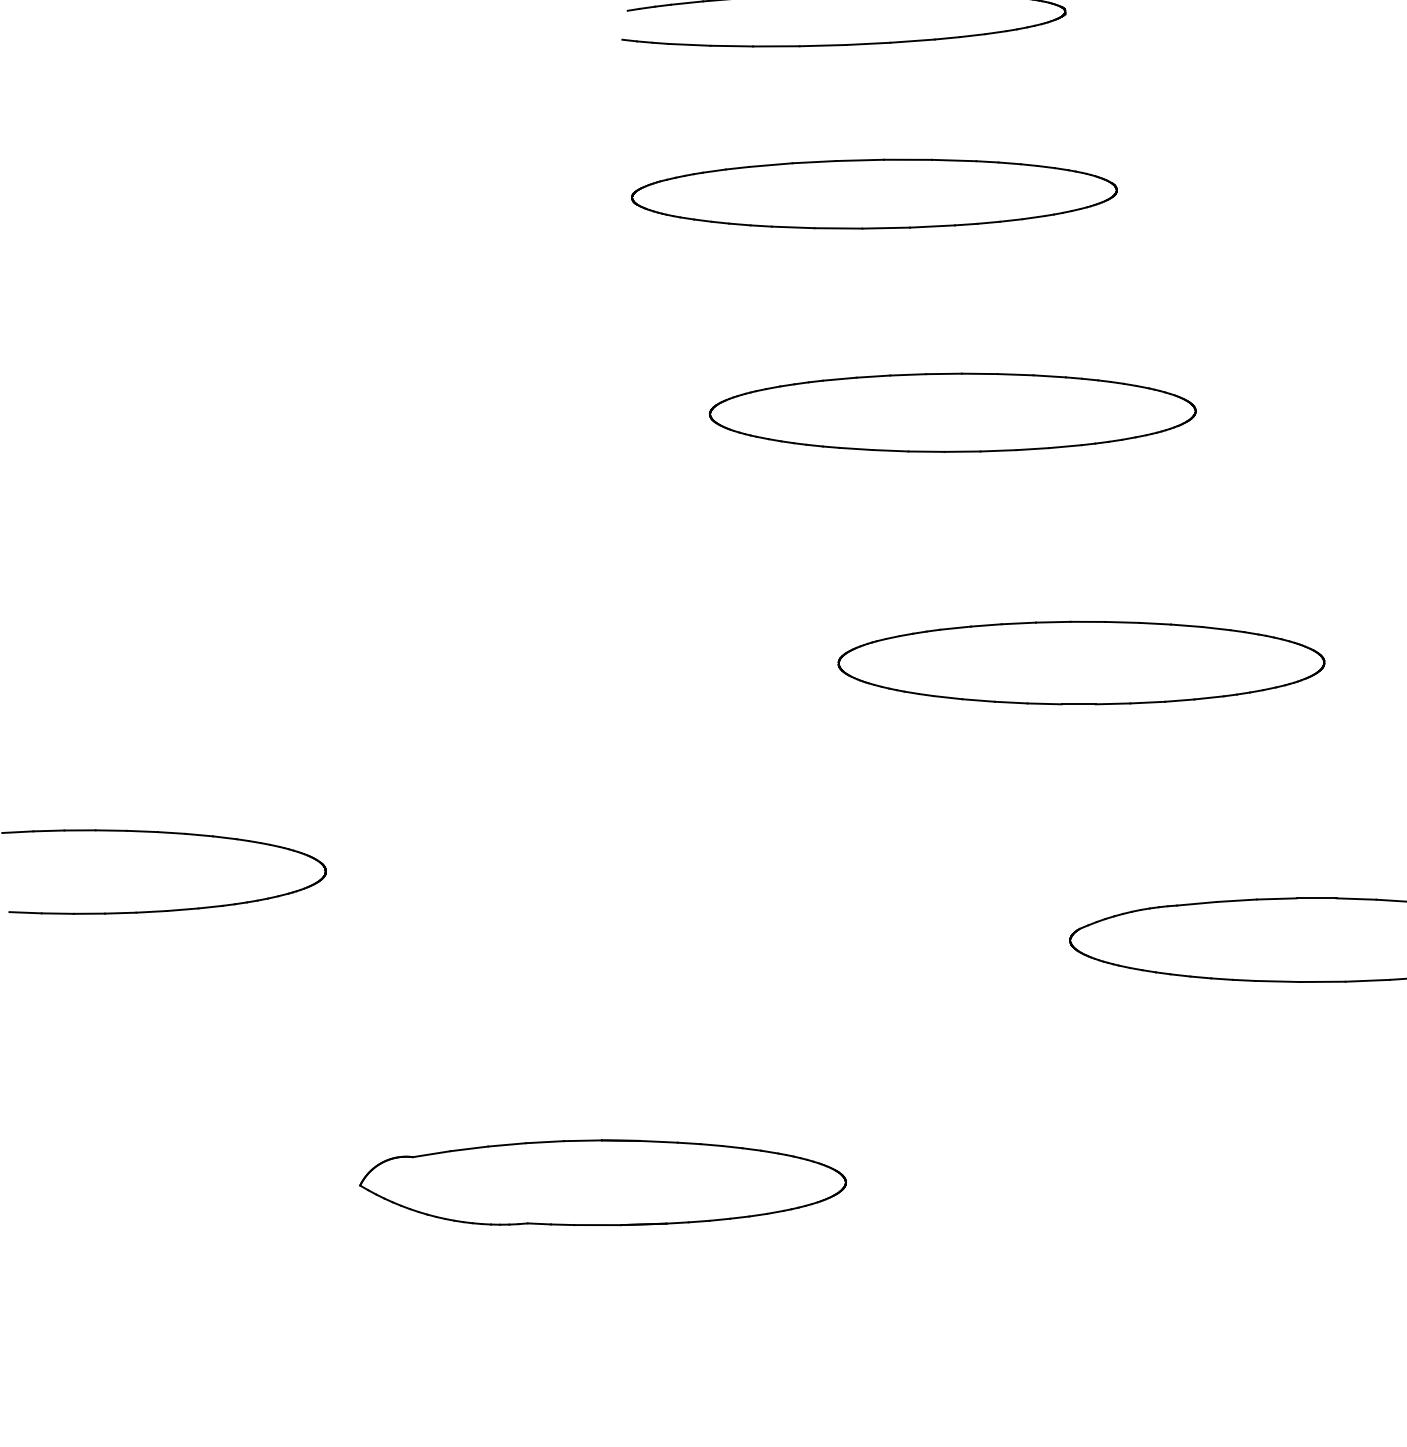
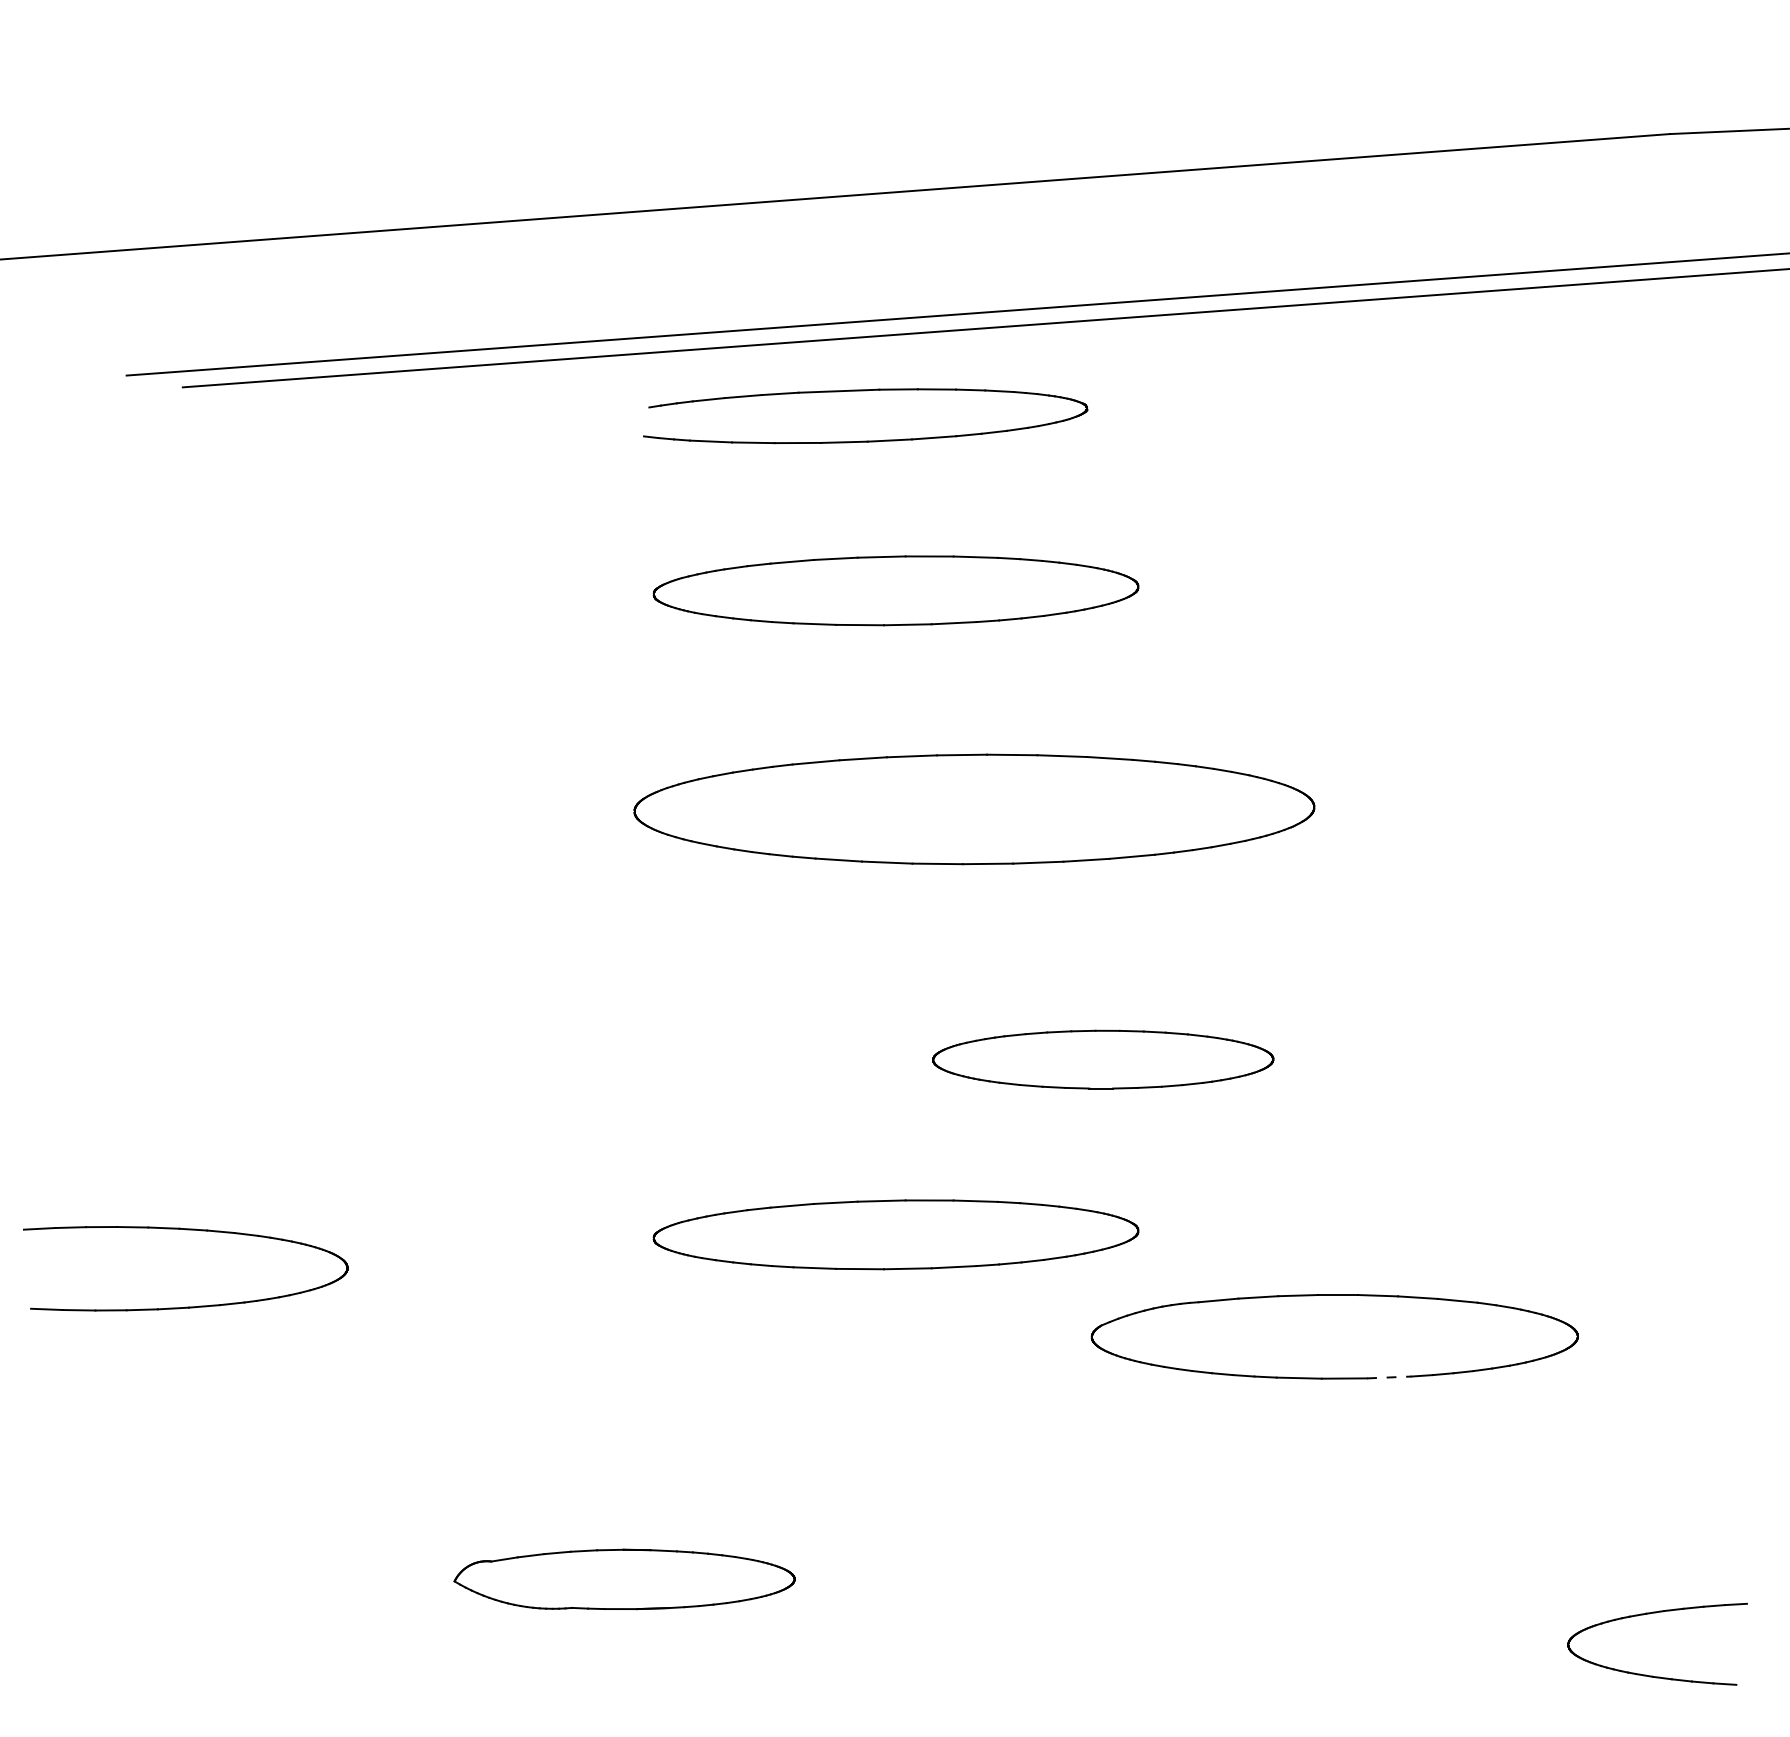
part: (952, 412) -> (974, 809), size x1.4
part: (1081, 662) -> (1103, 1059), size x0.7
part: (873, 837) -> (895, 1234), added
line: (1367, 980) -> (1389, 1377), solid -> dashed
part: (602, 1182) -> (624, 1579), size x0.7

